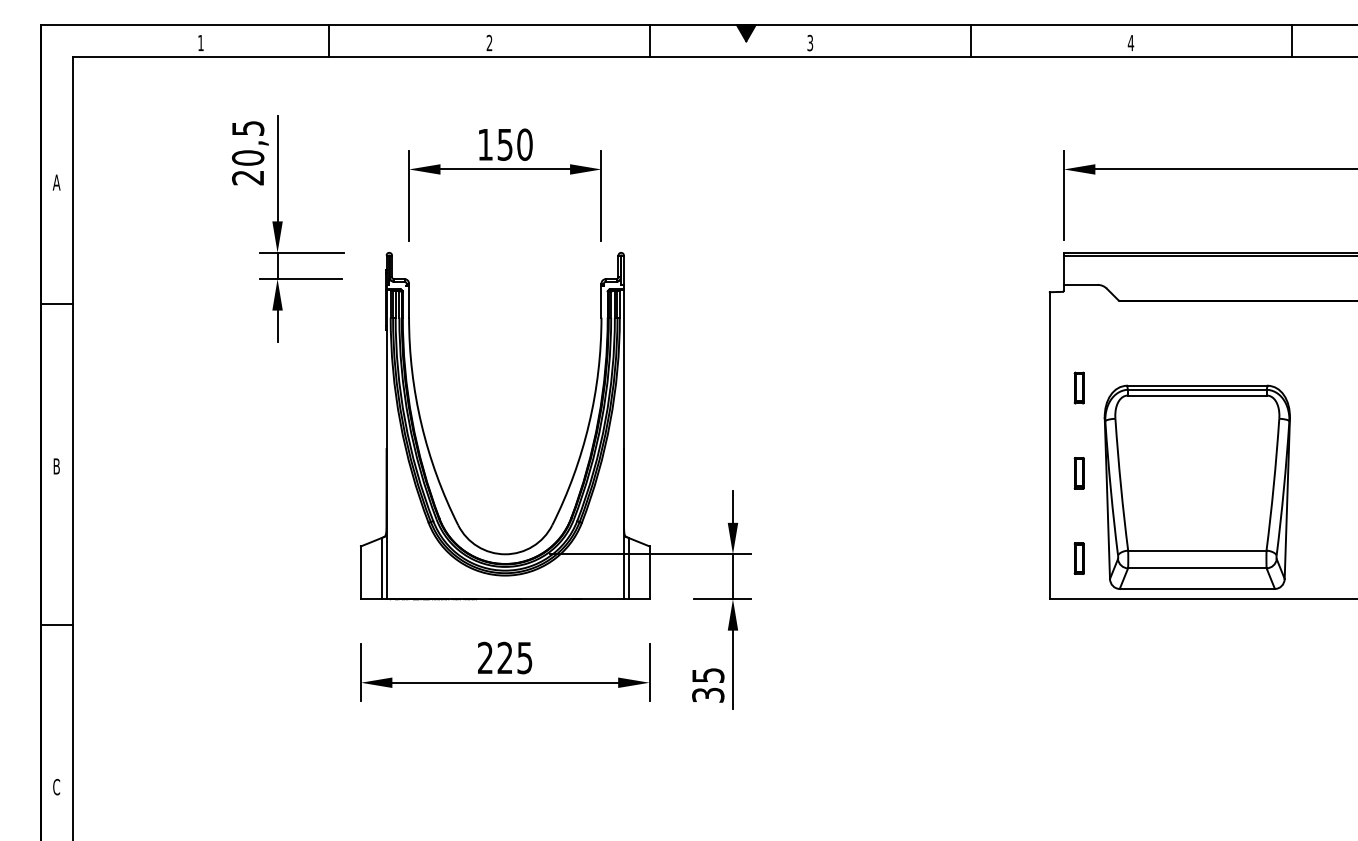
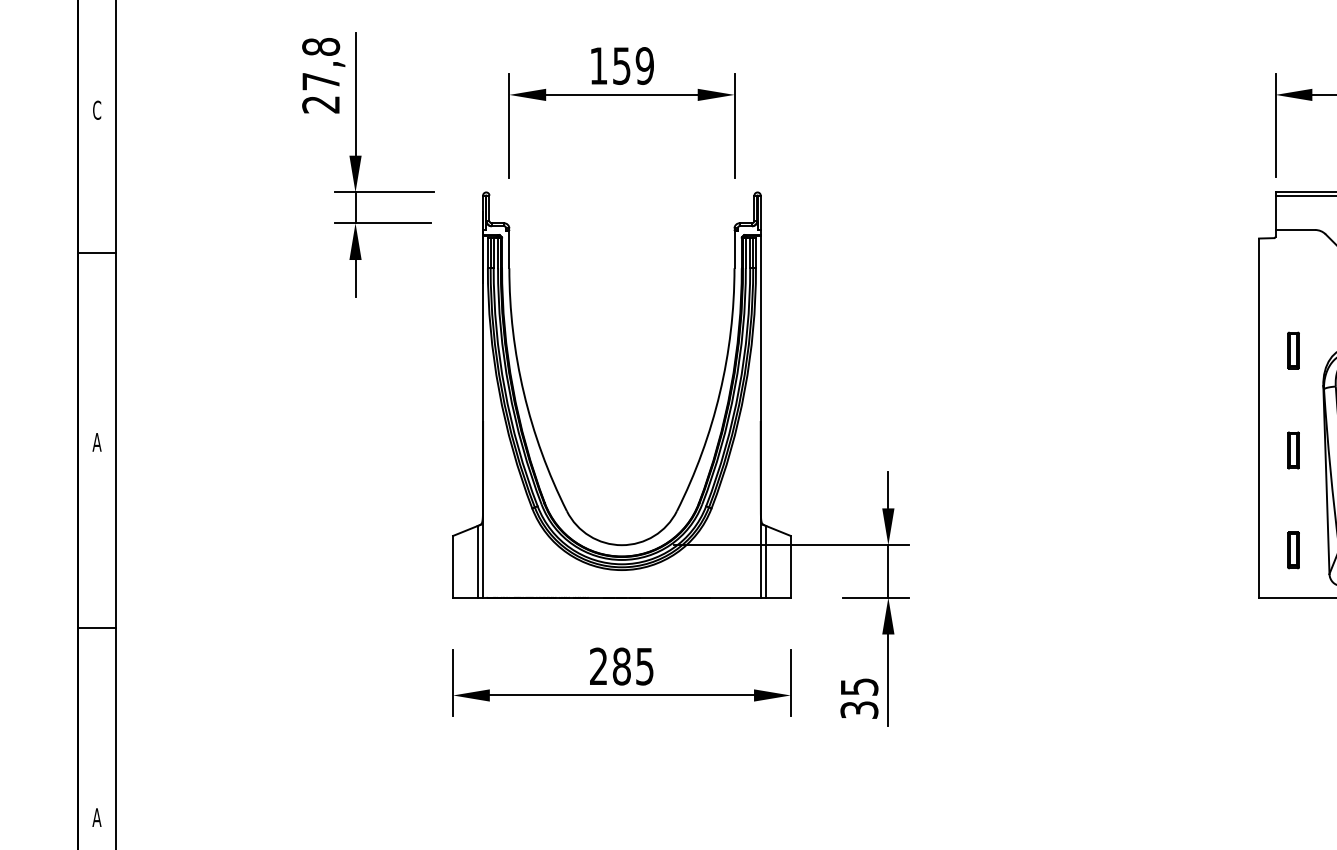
text: (247, 142) -> (320, 63), 20,5 -> 27,8
text: (524, 144) -> (644, 65), 150 -> 159
text: (56, 182) -> (96, 110), A -> C
text: (56, 466) -> (96, 442), B -> A
text: (504, 657) -> (621, 665), 225 -> 285
text: (56, 786) -> (96, 816), C -> A

